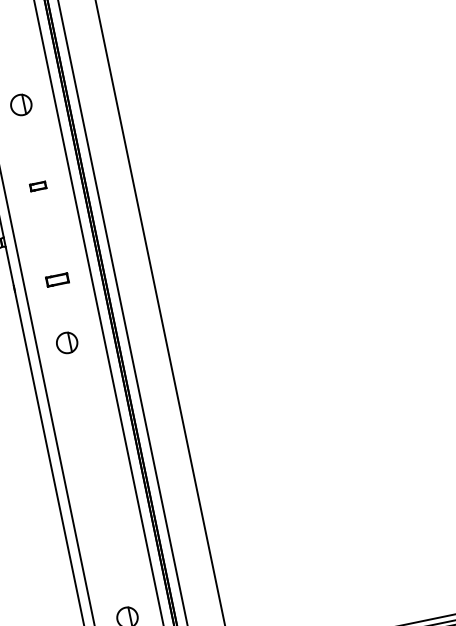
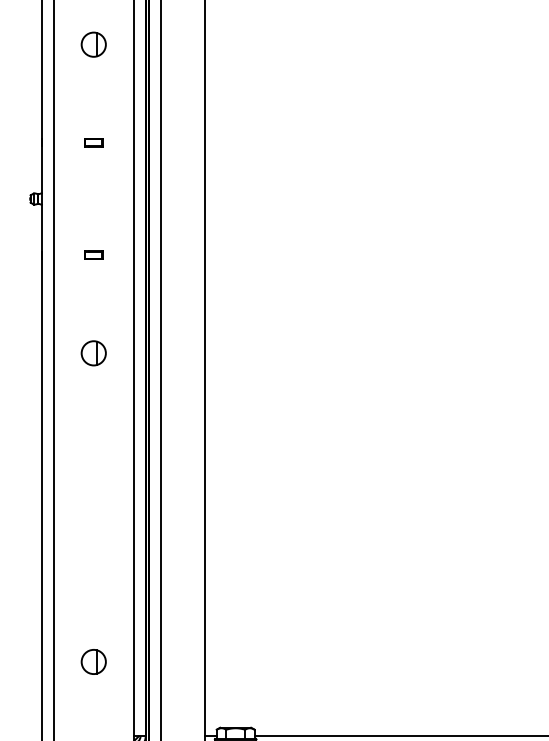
part: (57, 279) -> (93, 254), size x0.71
part: (66, 343) -> (93, 353), moved

